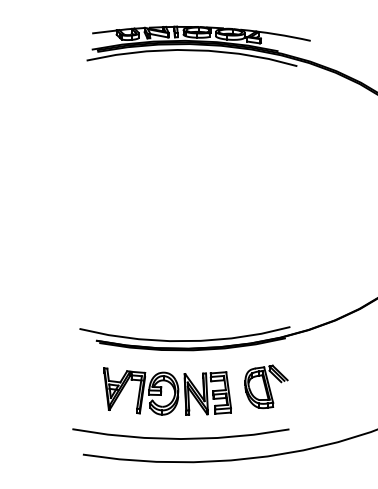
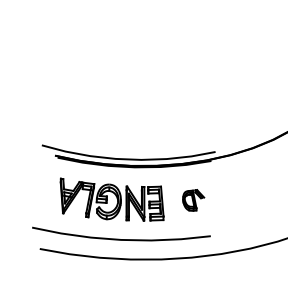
part: (266, 386) -> (193, 200), size x0.6

